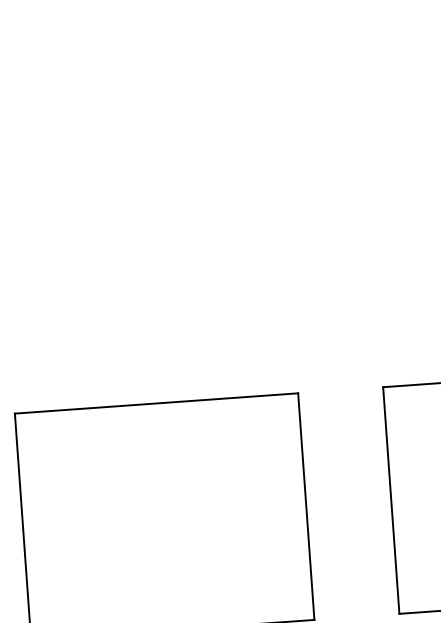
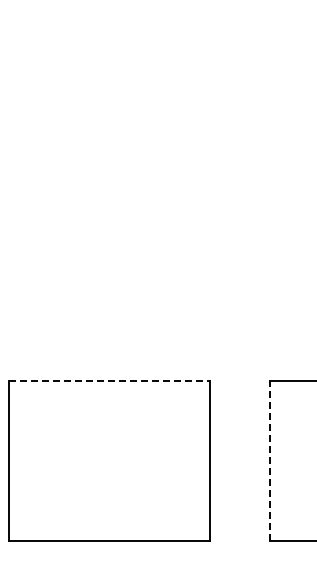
line: (157, 403) -> (109, 380), solid -> dashed
line: (390, 499) -> (269, 460), solid -> dashed

